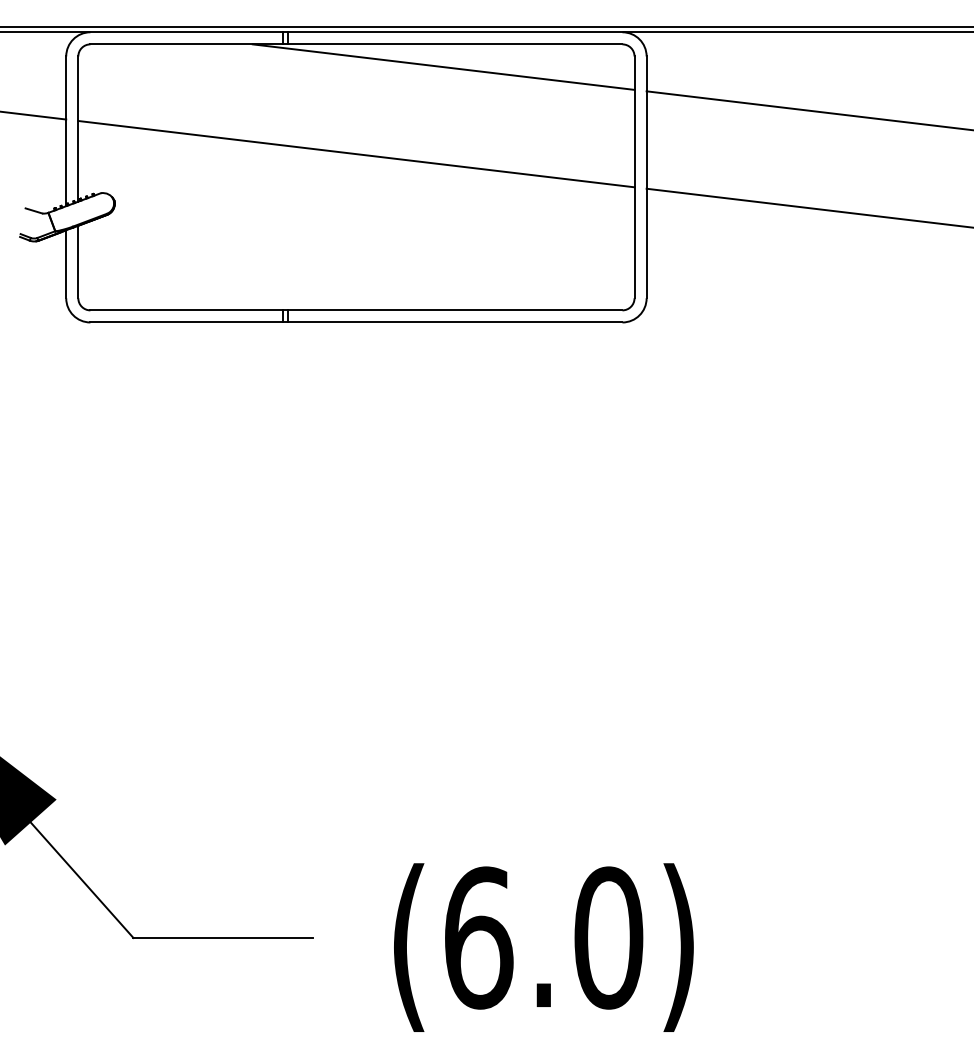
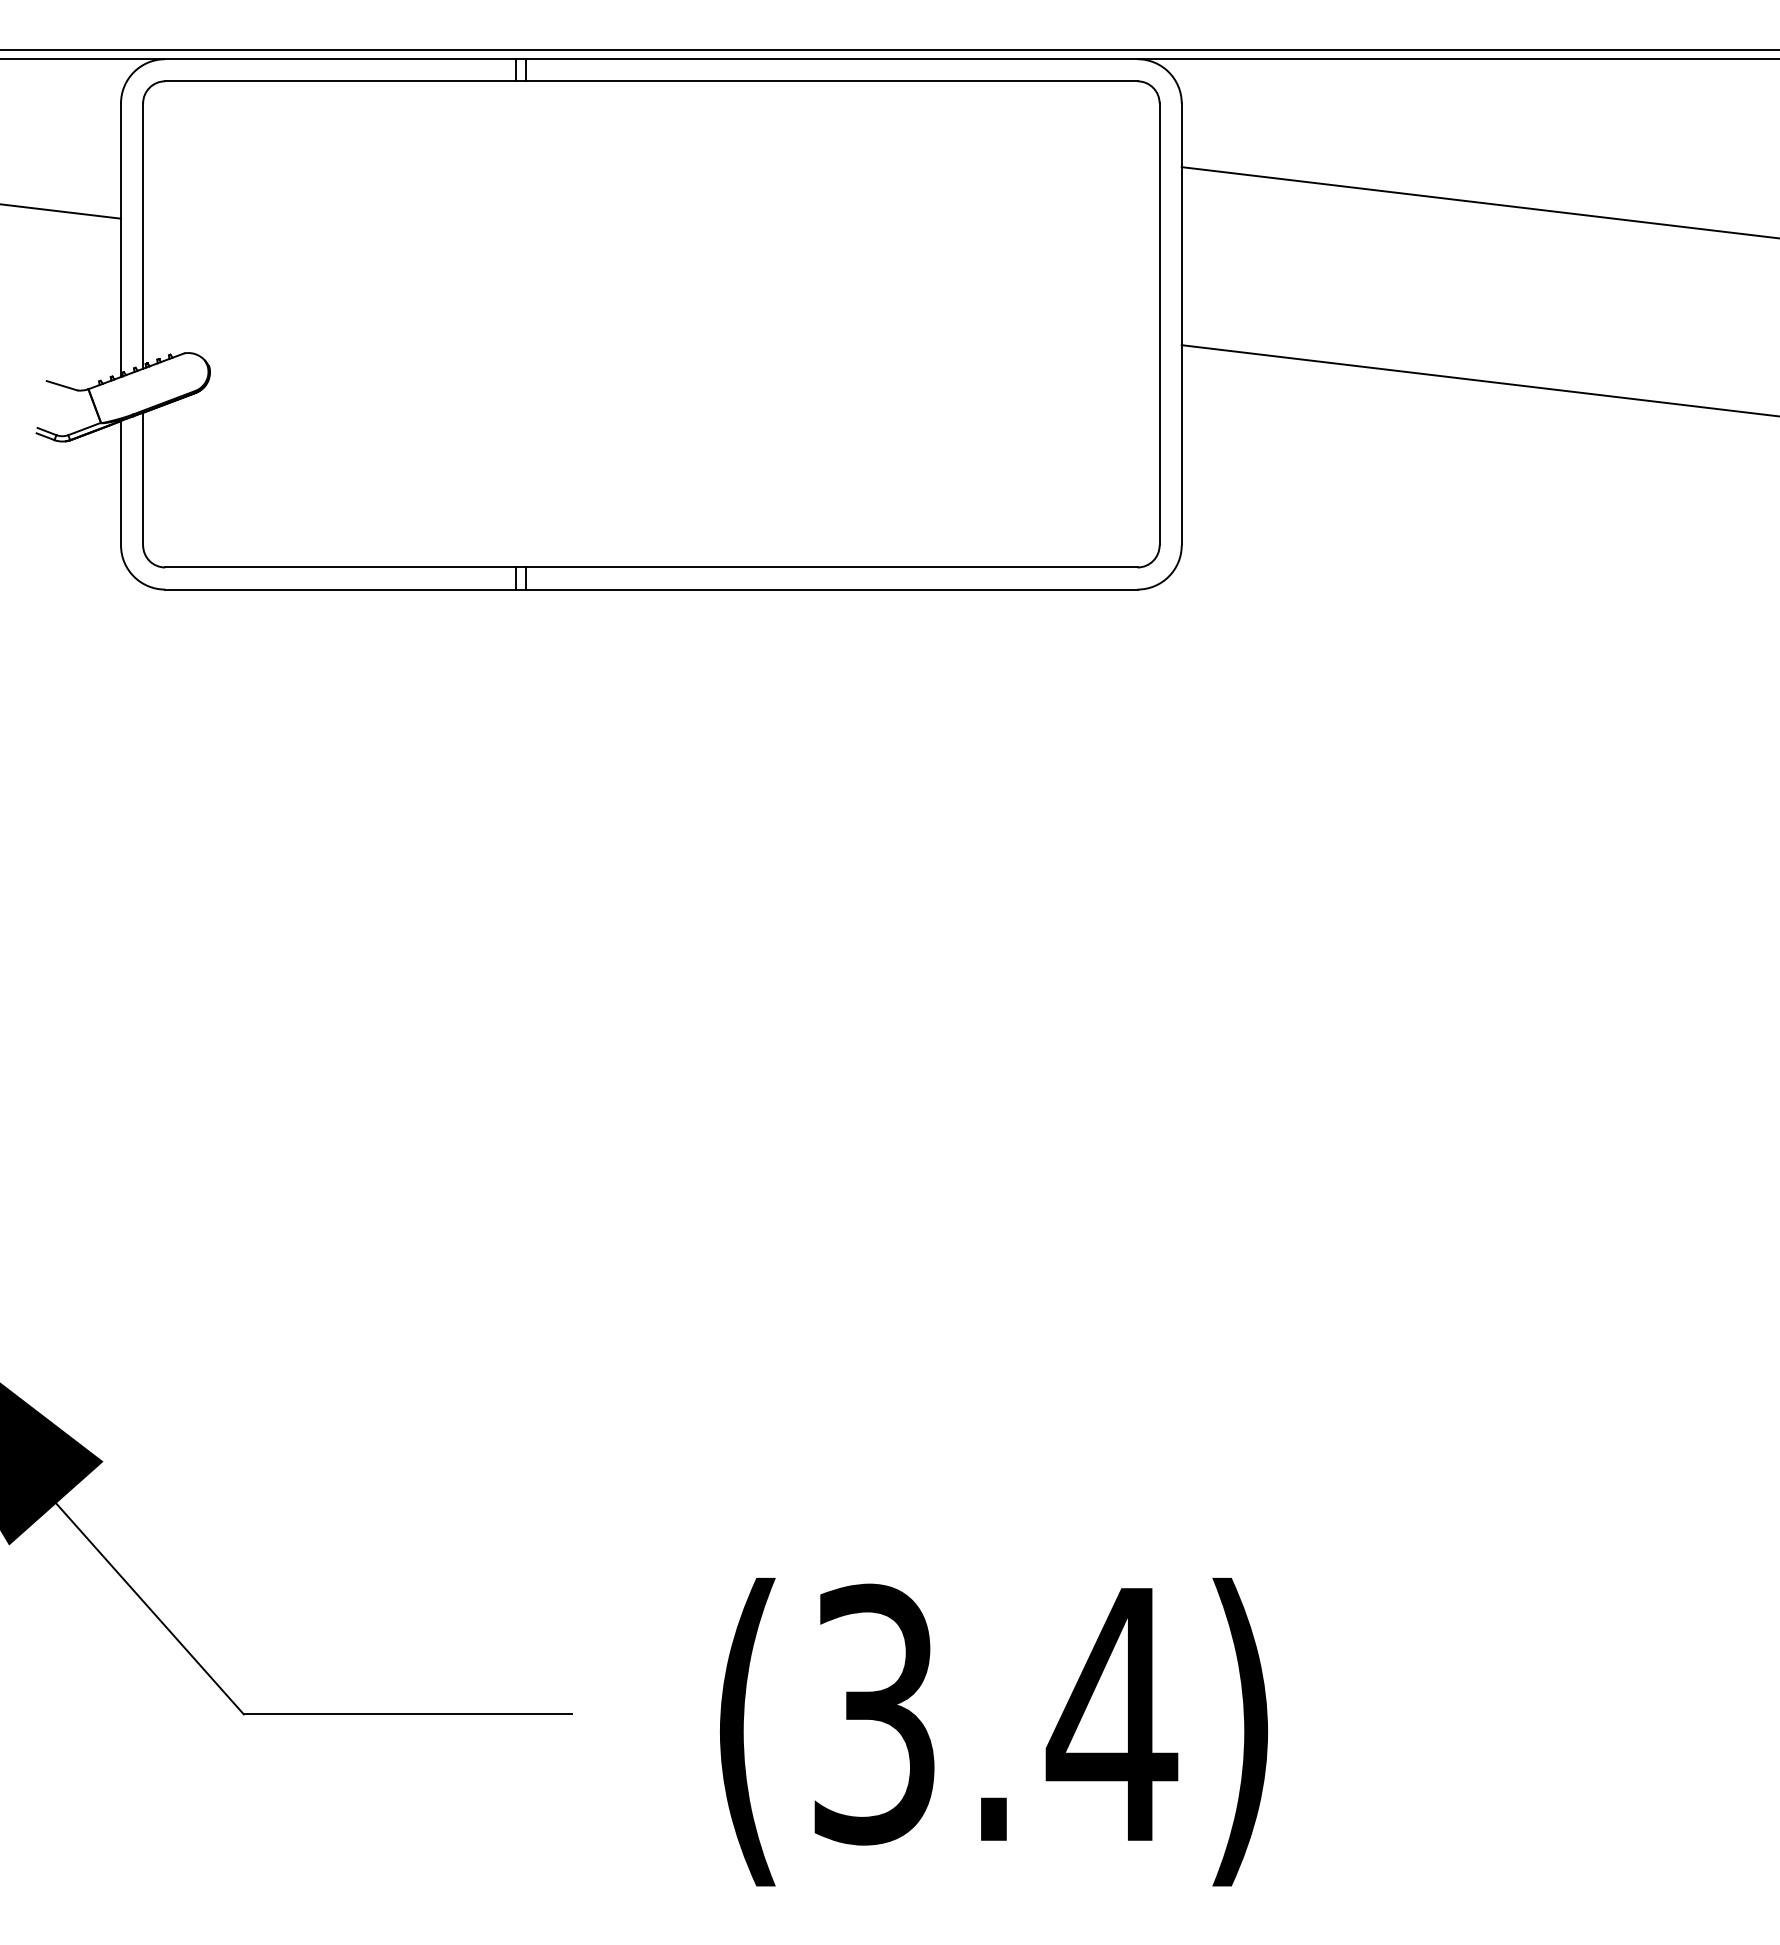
line: (443, 66) -> (810, 121), removed
line: (356, 153) -> (651, 280), removed
text: (544, 937) -> (995, 1713), (6.0) -> (3.4)

